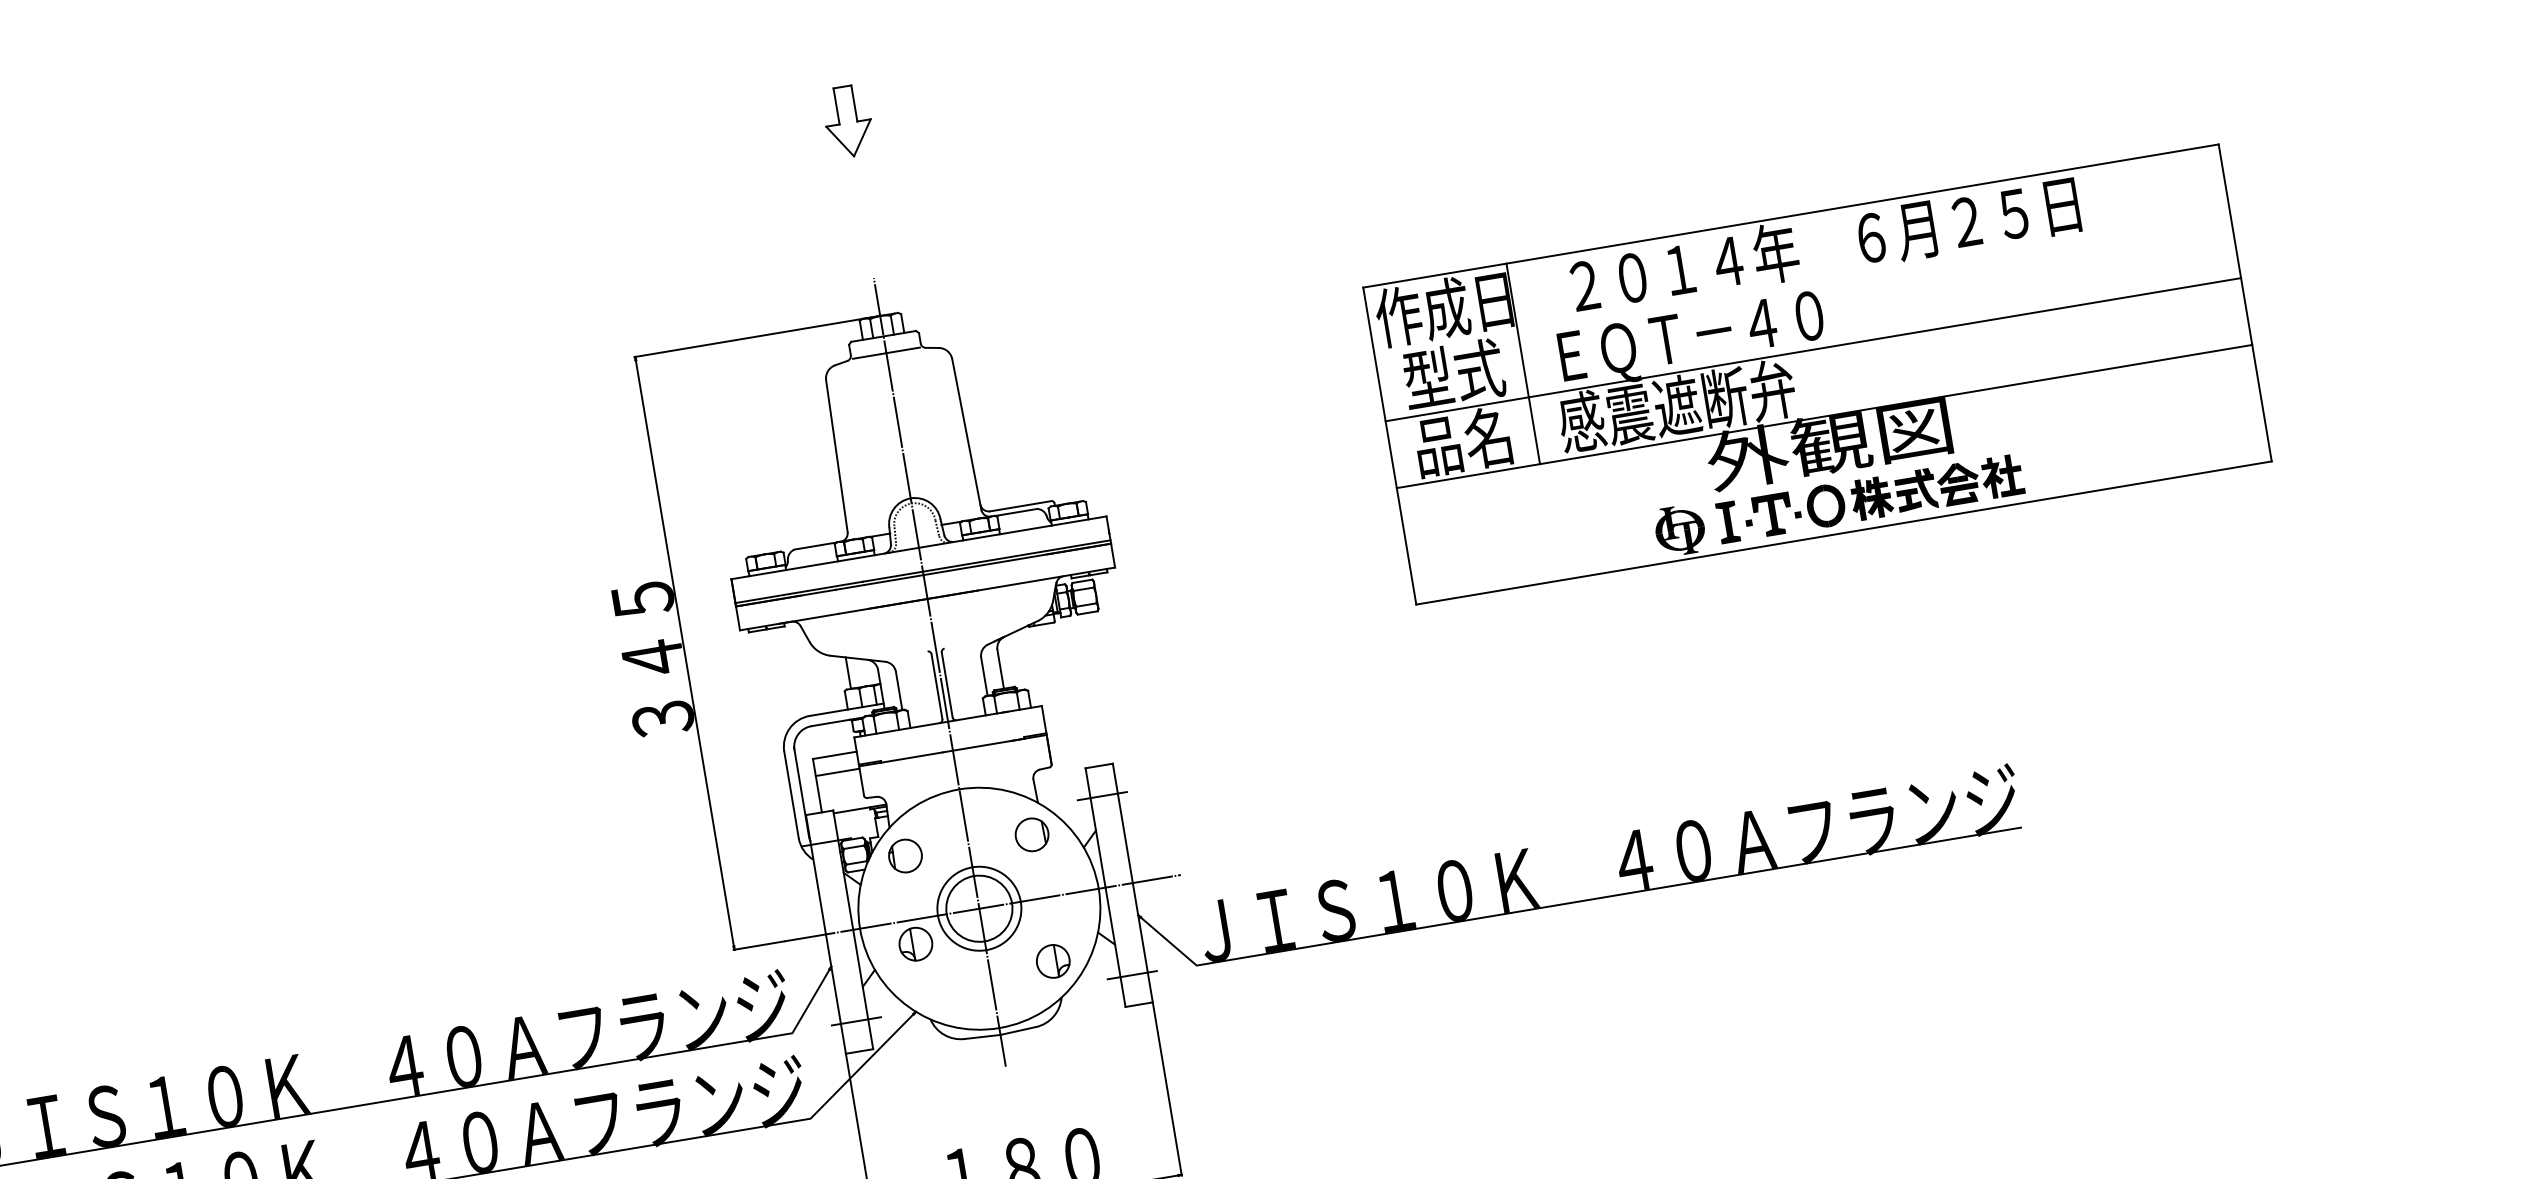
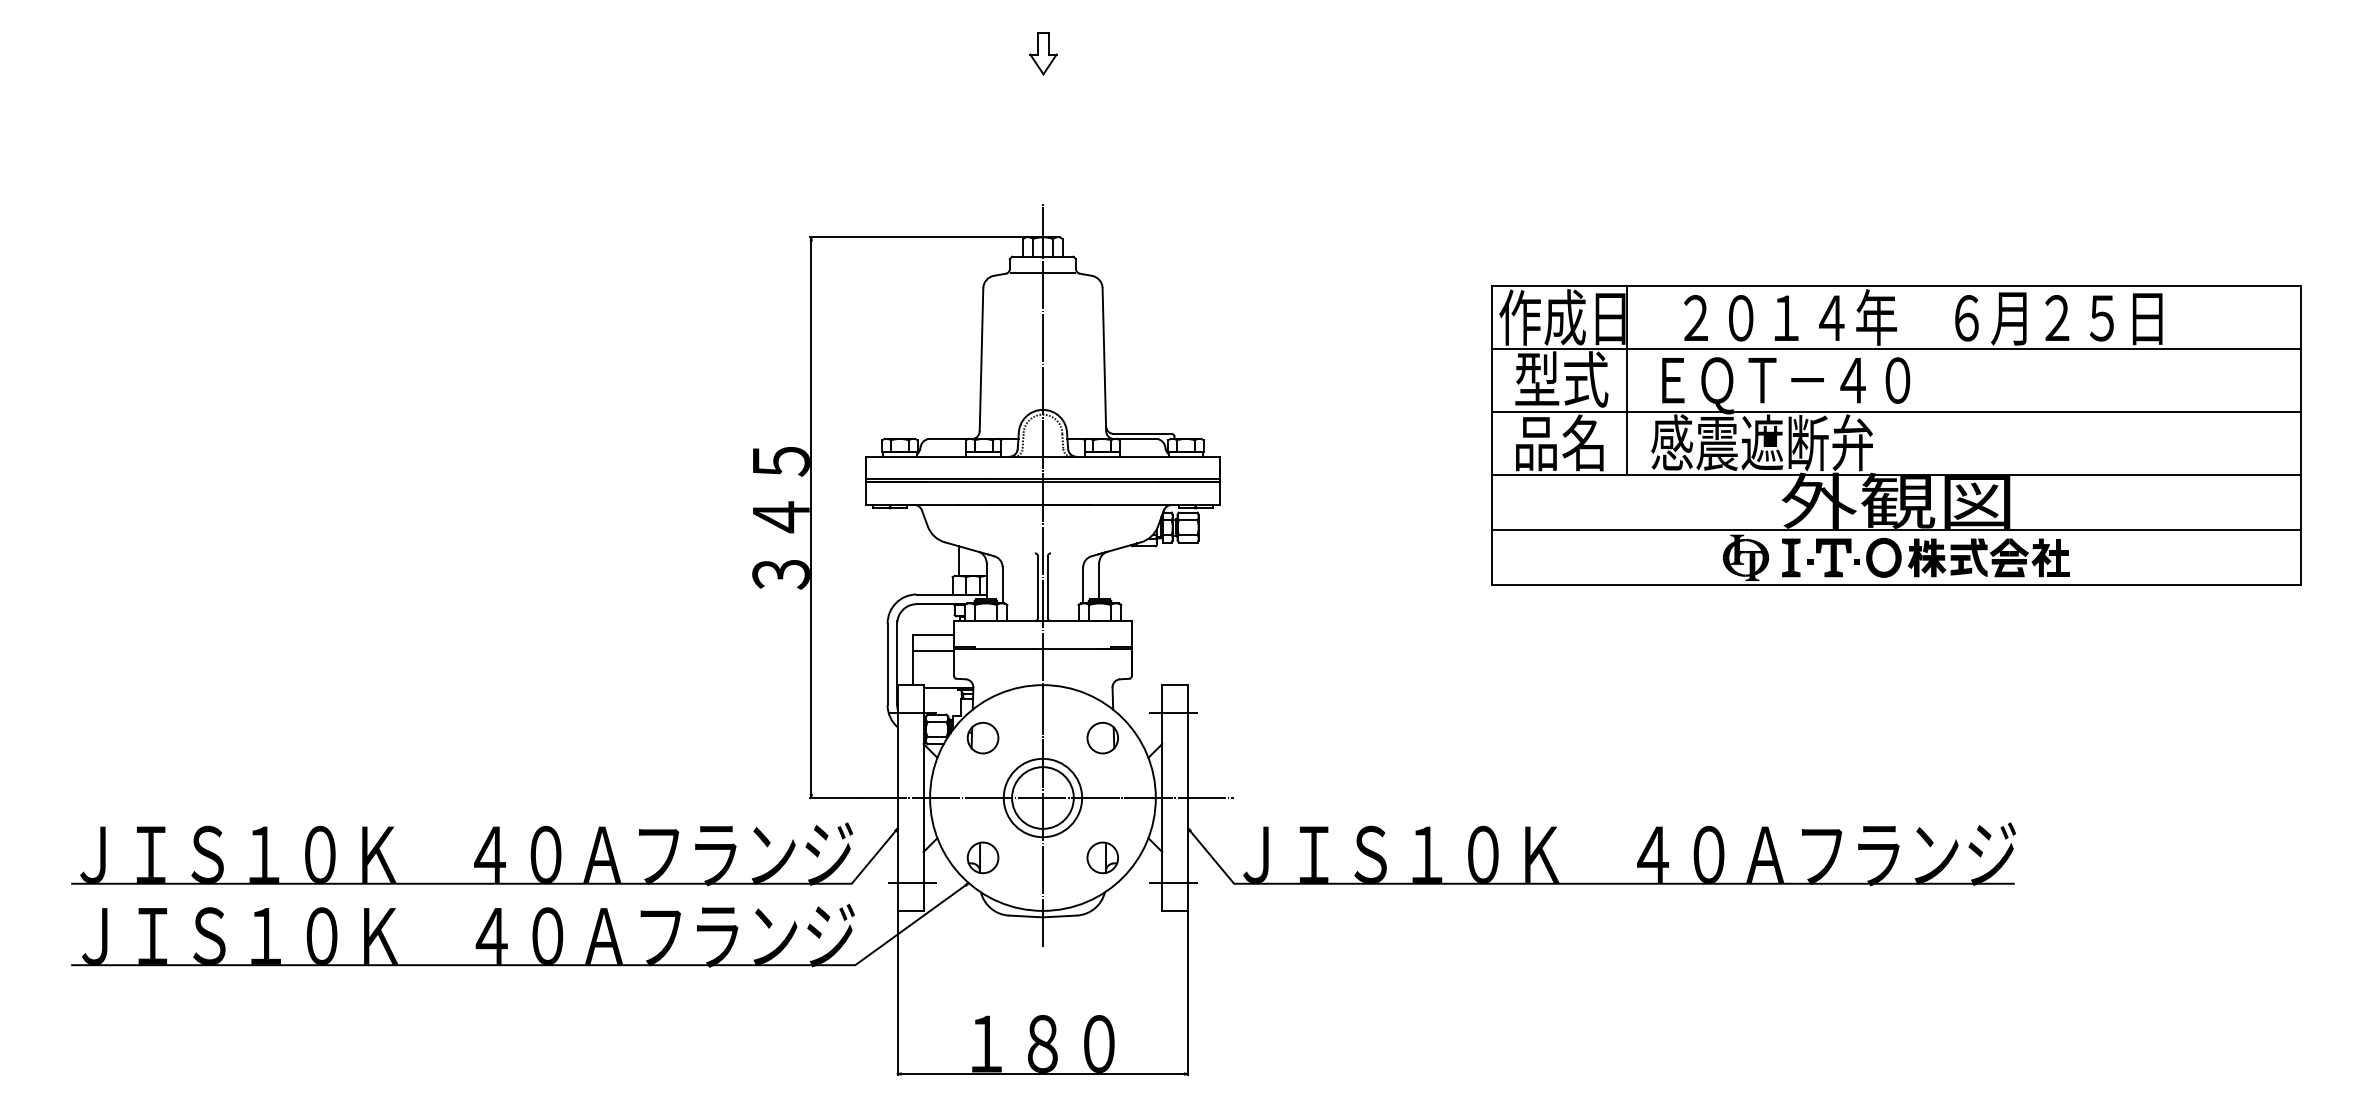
part: (848, 121) -> (1043, 53), size x0.62
line: (1801, 282) -> (1895, 348), added
line: (1833, 475) -> (1895, 530), added
part: (915, 943) -> (982, 857), moved

